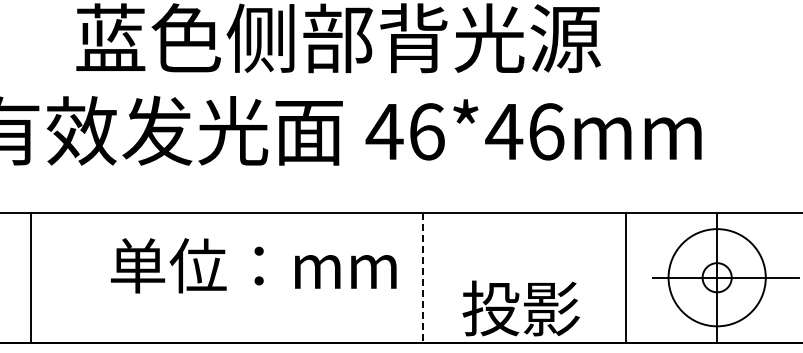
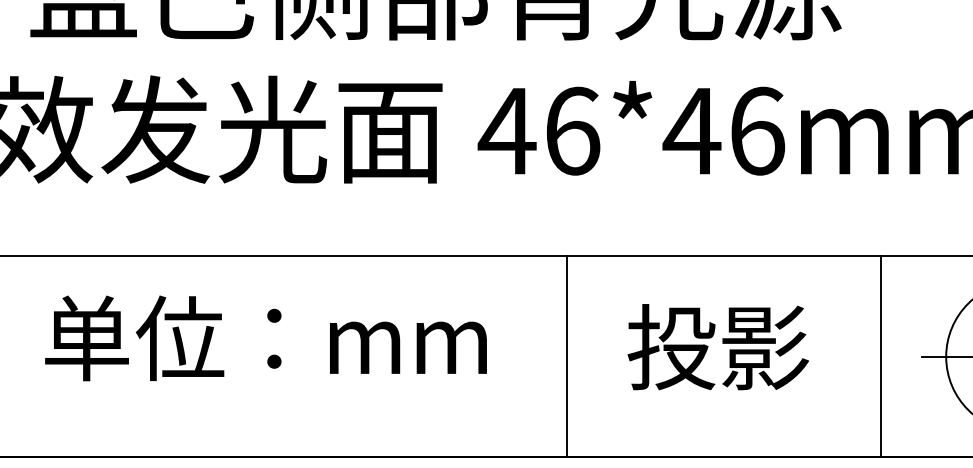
text: (253, 265) -> (265, 337), moved
line: (423, 277) -> (567, 356), dashed -> solid
text: (520, 308) -> (717, 347), moved

